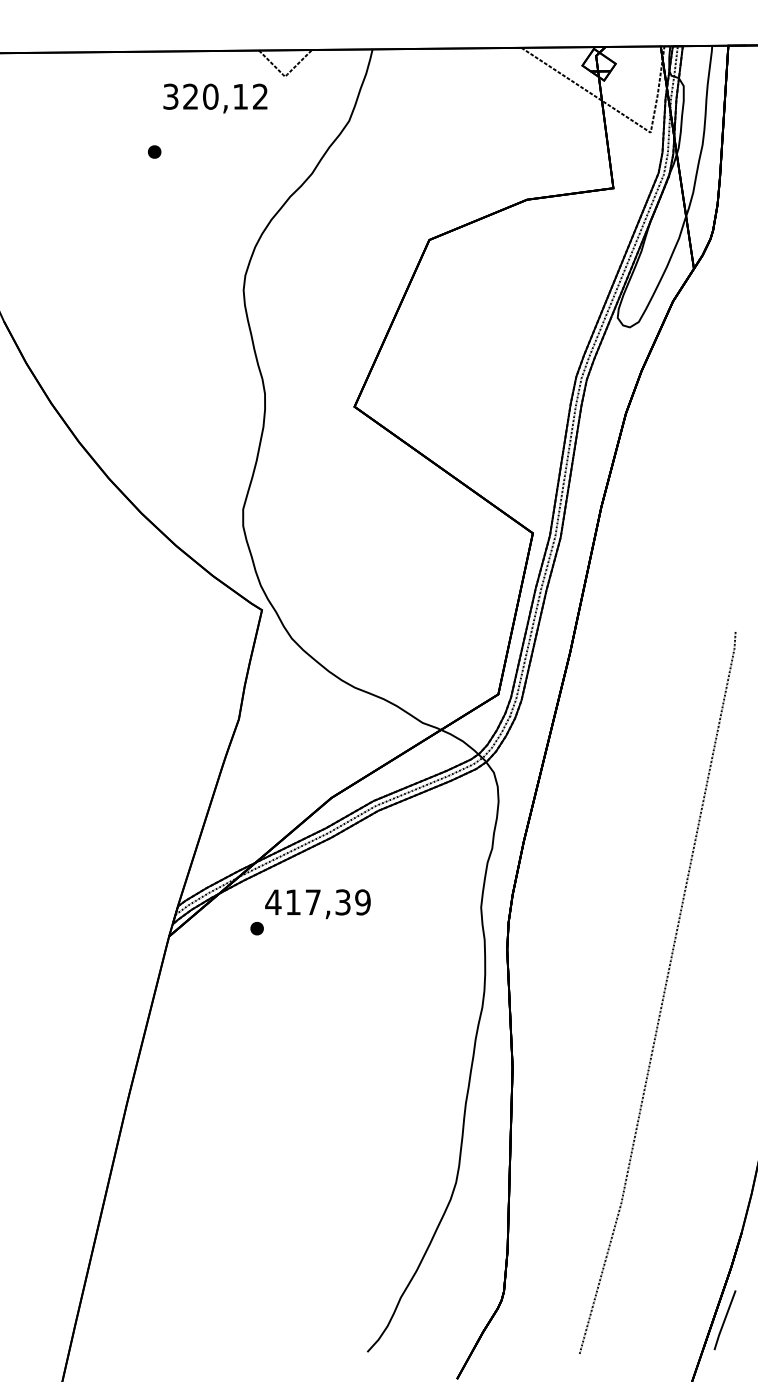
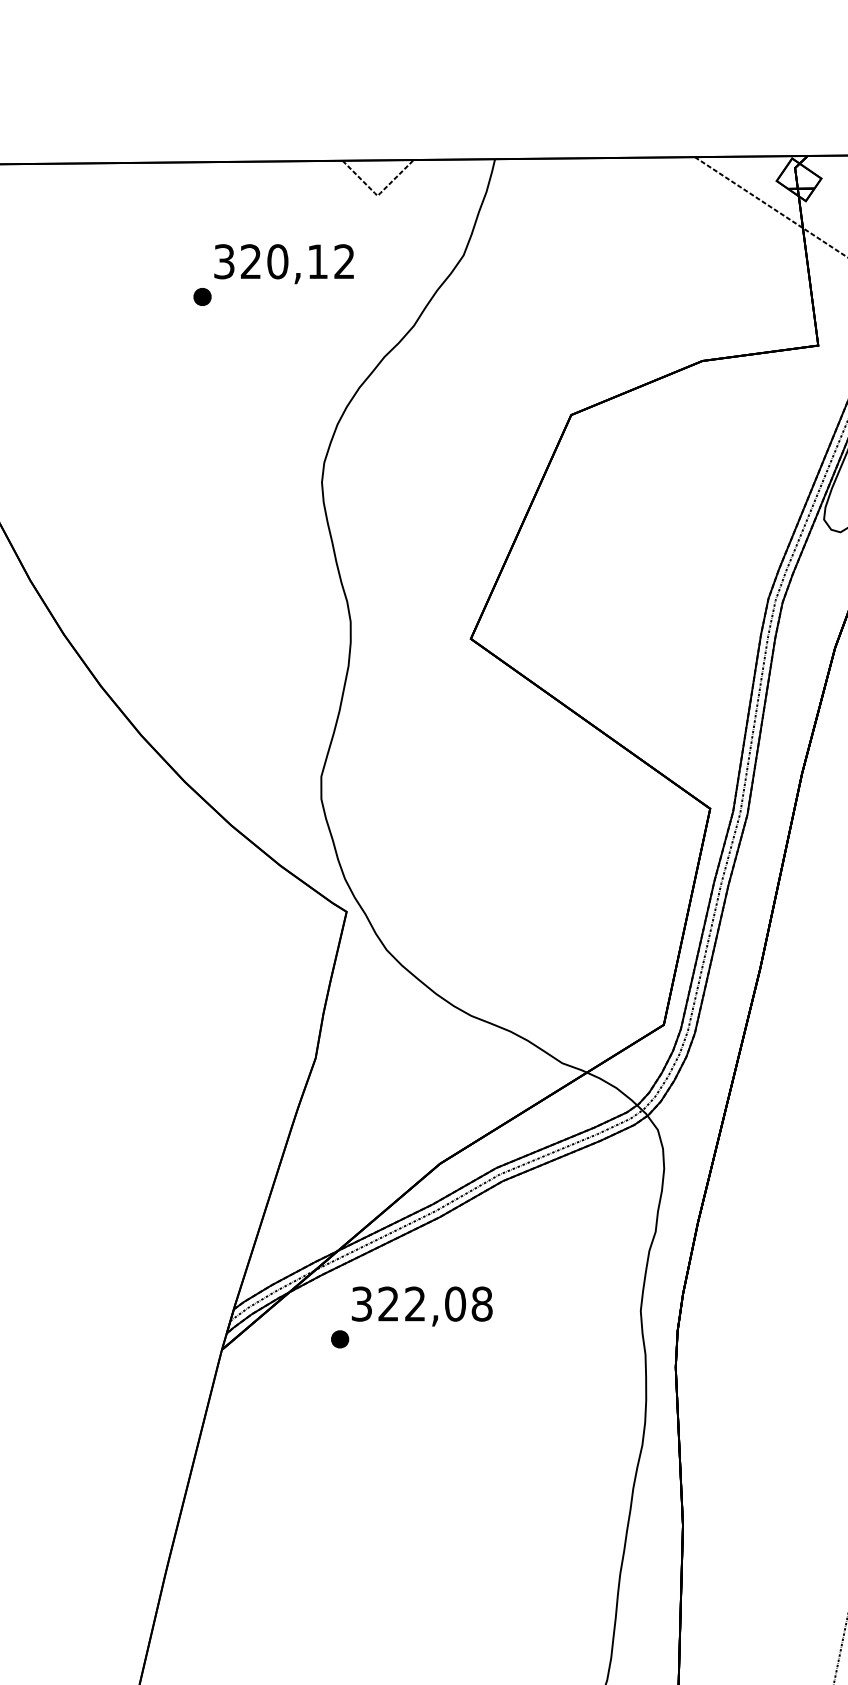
text: (215, 98) -> (284, 264), moved
text: (317, 902) -> (421, 1304), 417,39 -> 322,08

